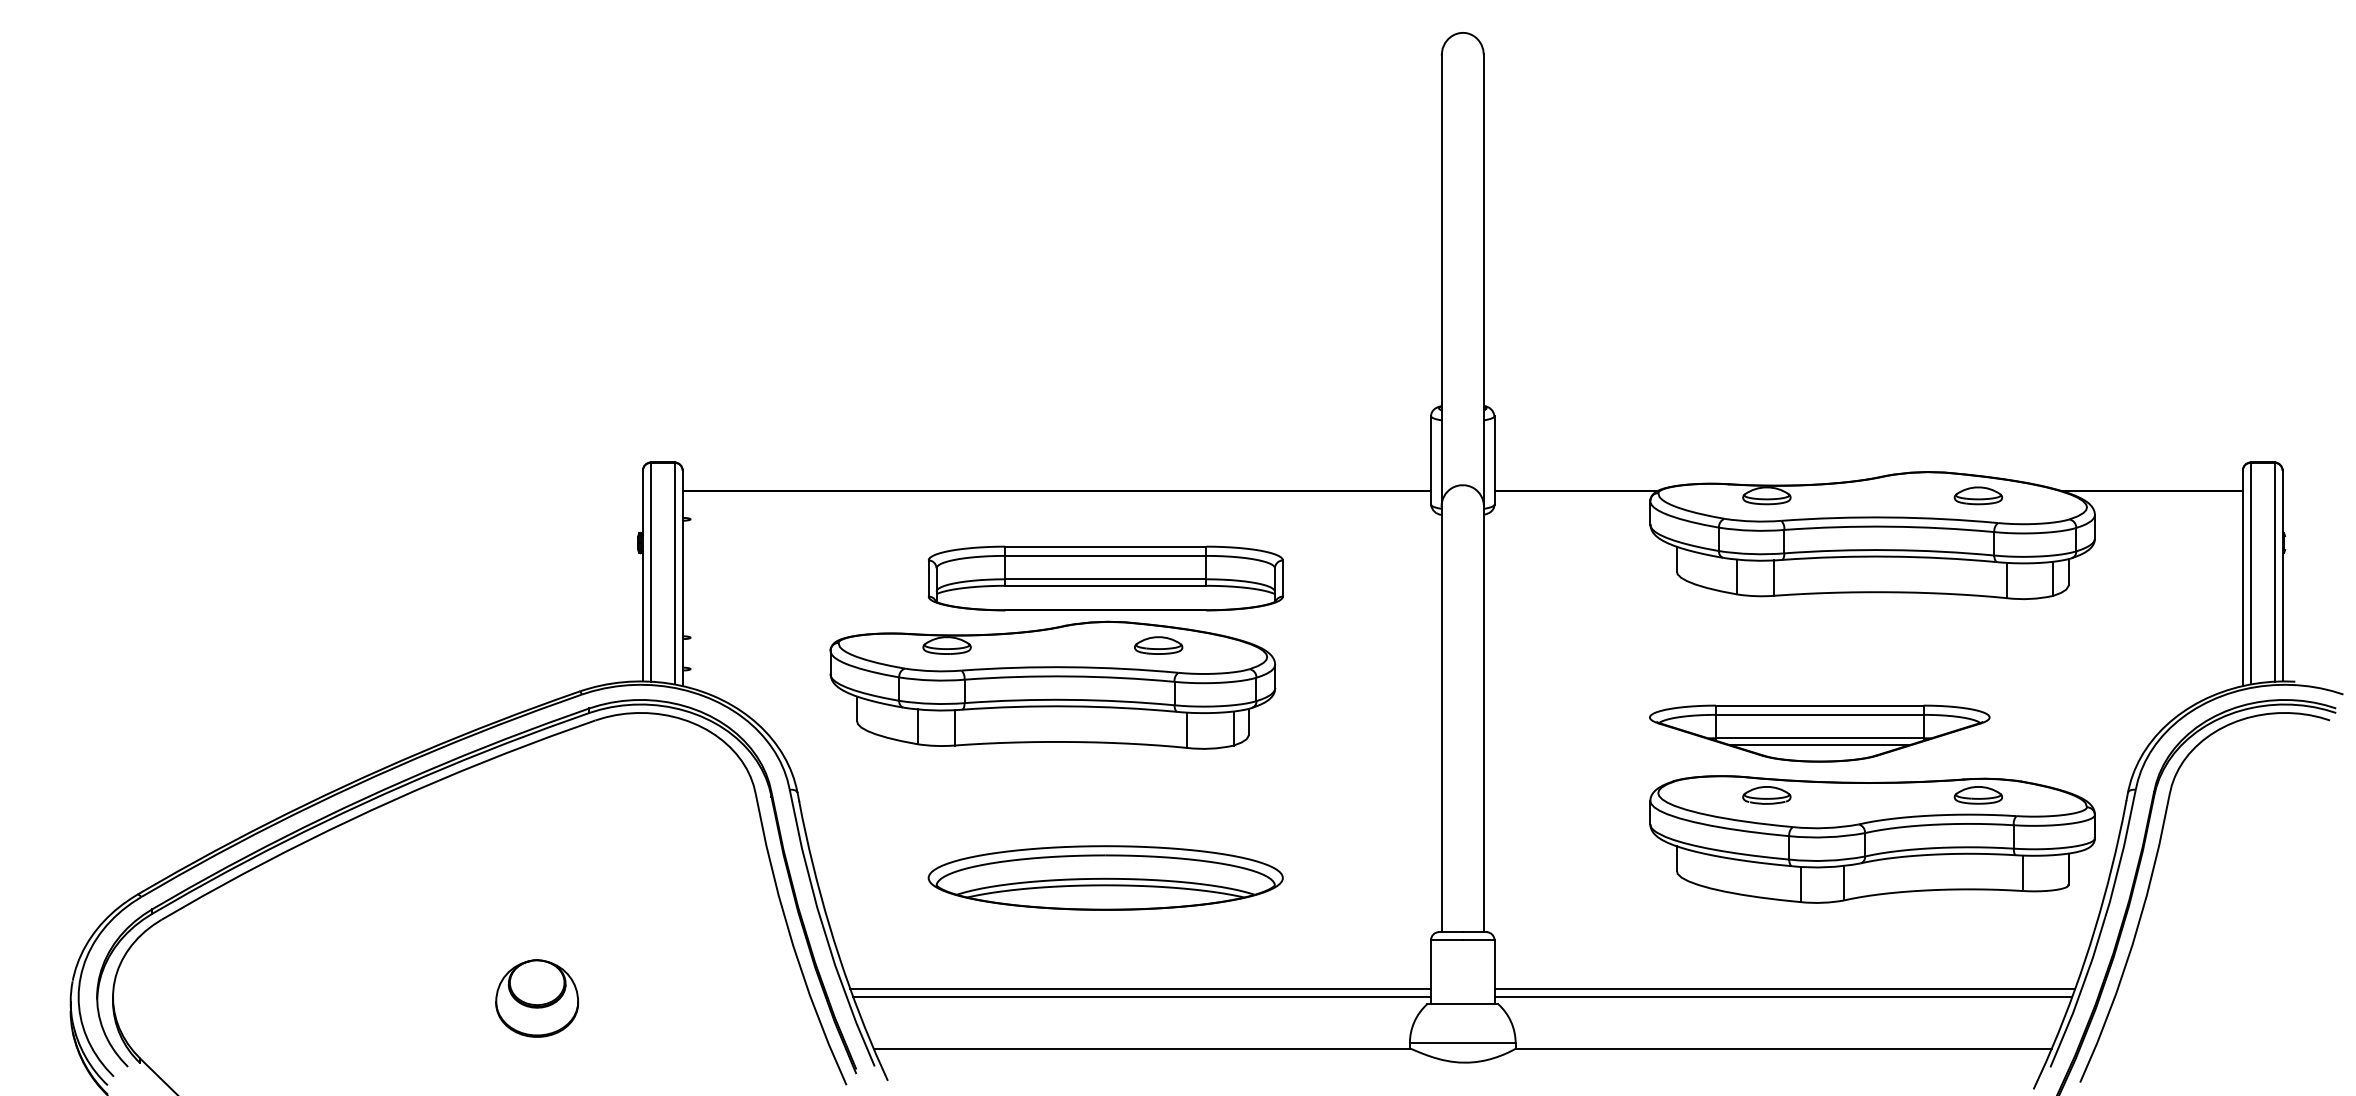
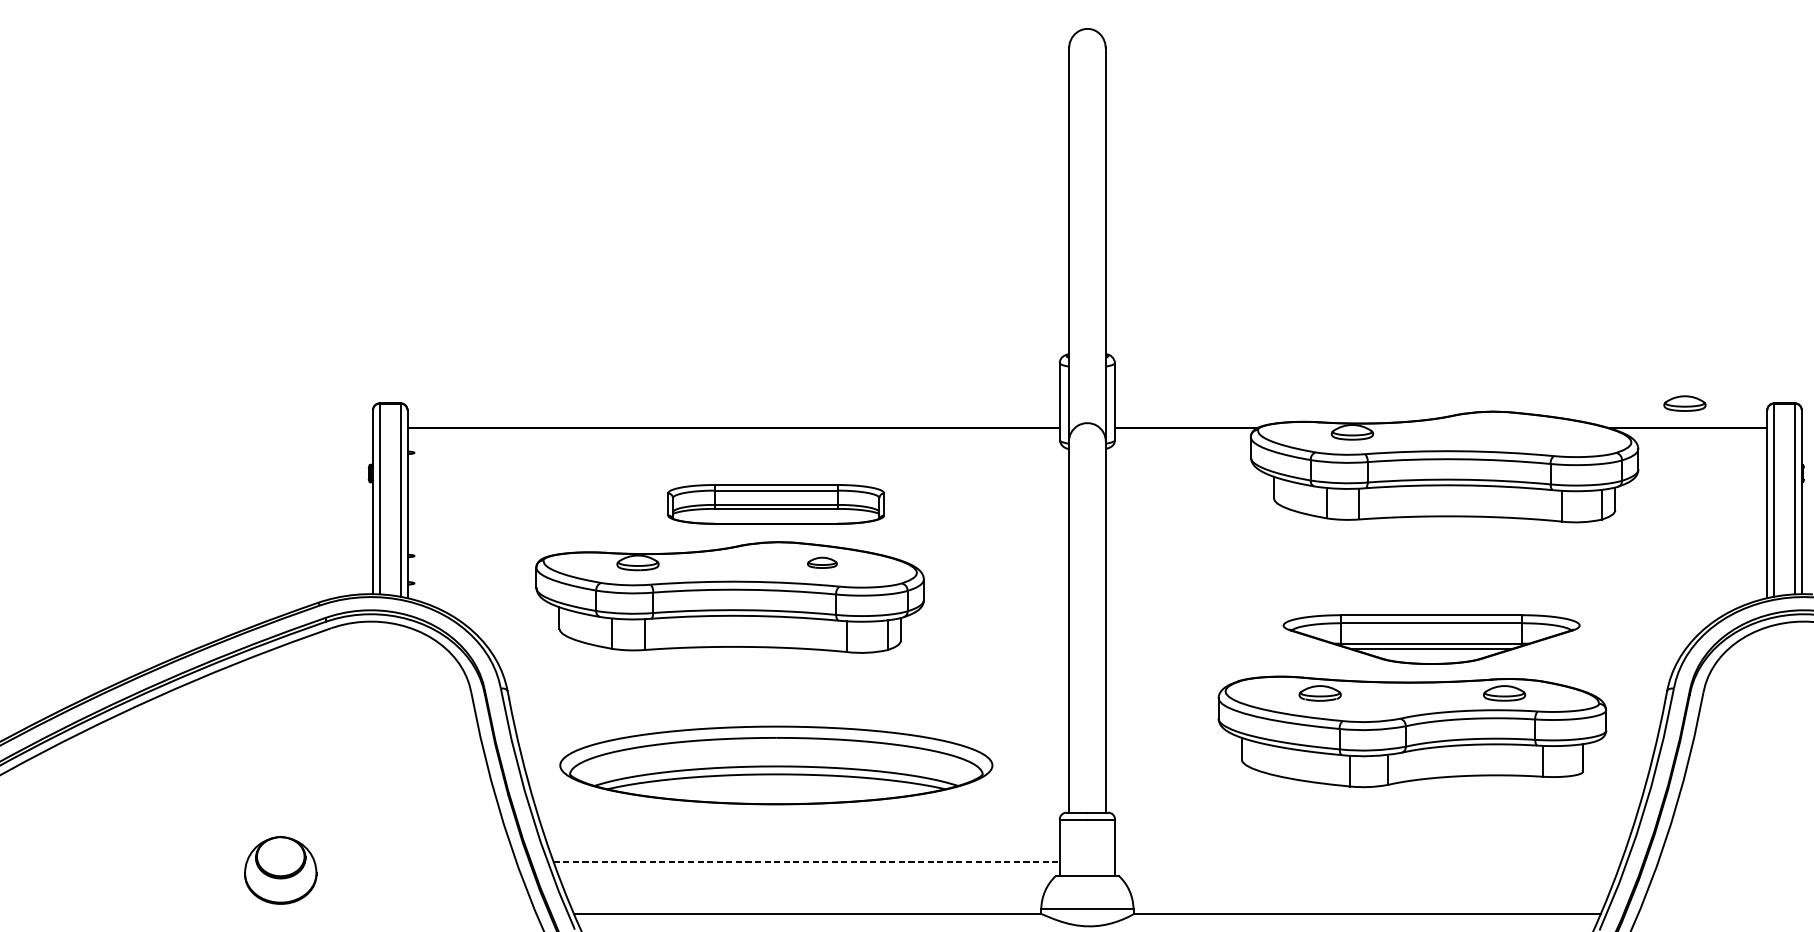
part: (1977, 495) -> (1684, 403), moved
part: (1105, 578) -> (776, 504), size x0.7
part: (1158, 645) -> (822, 562), size x0.7
part: (1819, 733) -> (1431, 639), moved
part: (1872, 839) -> (1412, 731), moved
part: (1105, 877) -> (776, 765), size x1.4
line: (1141, 989) -> (807, 862), solid -> dashed
line: (1784, 989) -> (1367, 862), removed
line: (1142, 996) -> (808, 868), removed
line: (1783, 996) -> (1366, 868), removed

